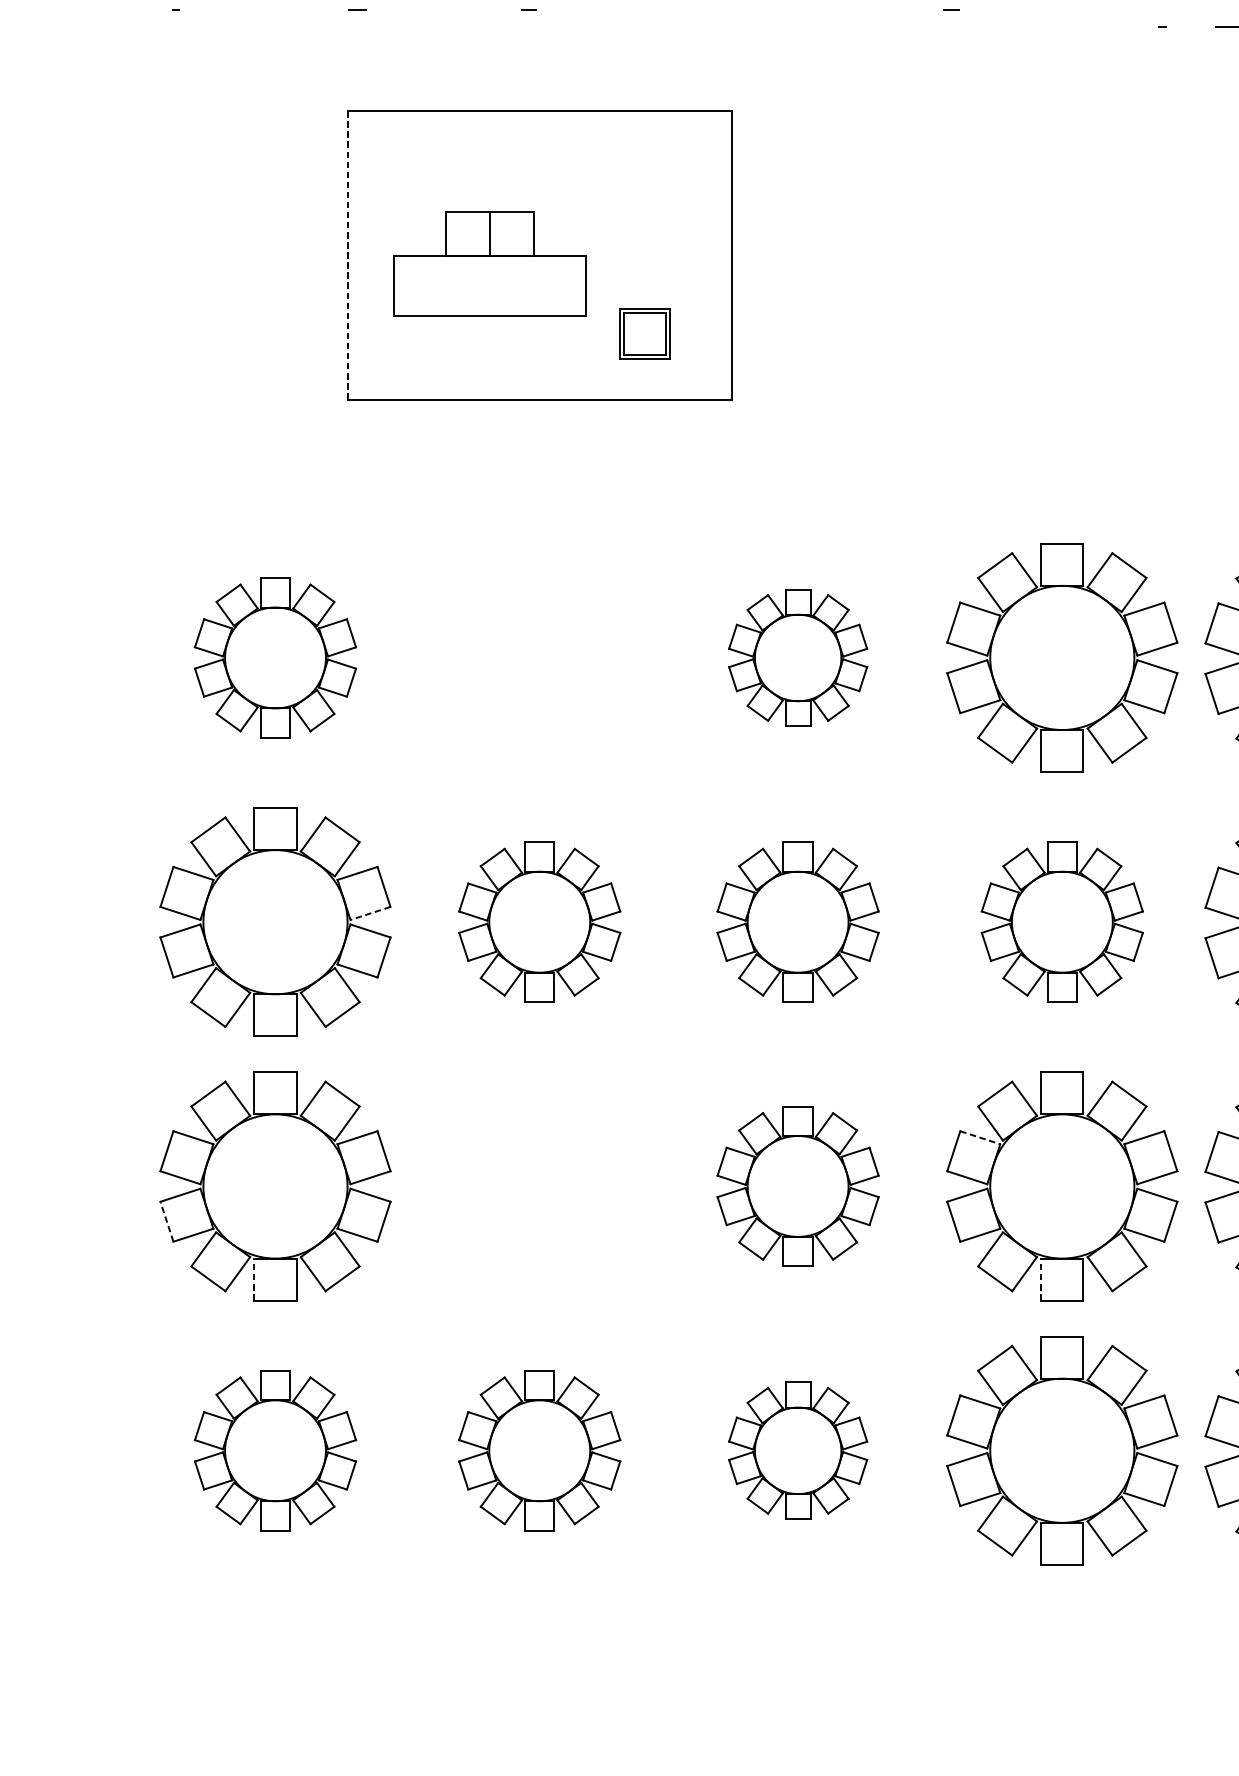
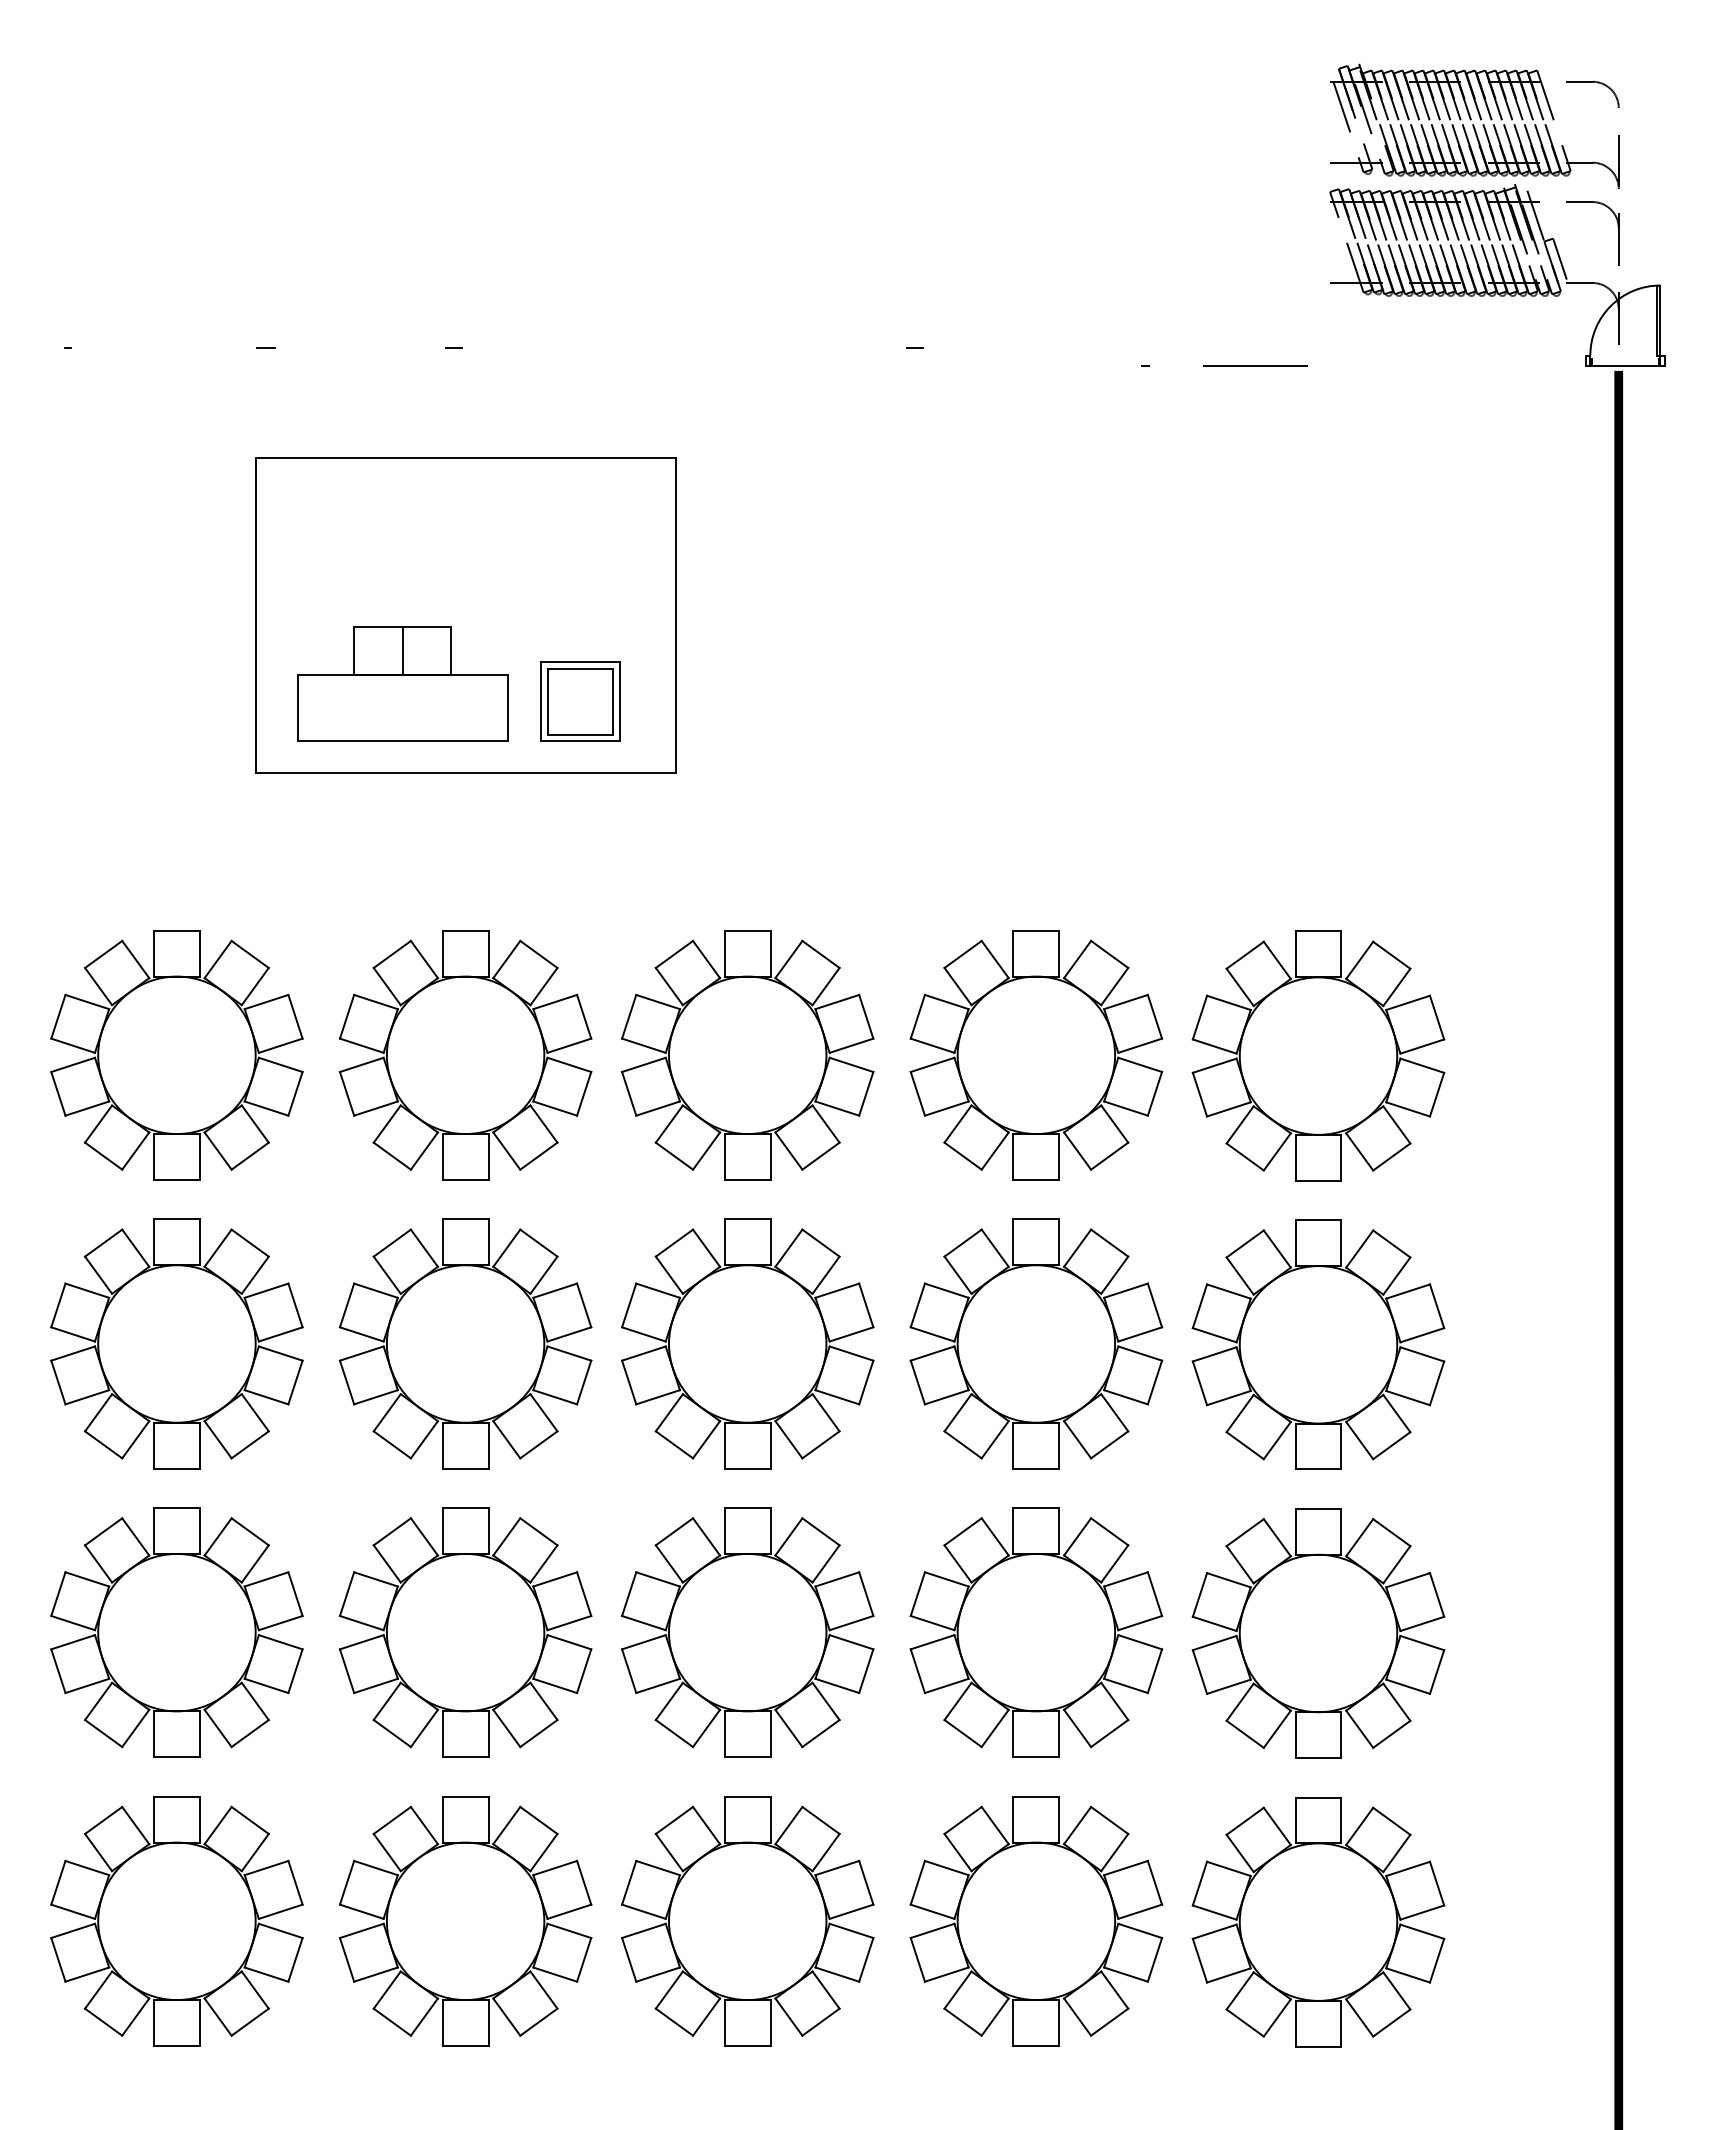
line: (347, 255) -> (255, 615), dashed -> solid
part: (490, 263) -> (402, 683), moved
part: (644, 334) -> (580, 701), size x1.43
part: (275, 658) -> (176, 1055), size x1.43
part: (539, 658) -> (465, 1055), added
part: (797, 658) -> (747, 1055), size x1.67
line: (370, 913) -> (280, 1334), dashed -> solid
part: (539, 921) -> (465, 1343), size x1.43
part: (797, 921) -> (747, 1343), size x1.43
part: (1062, 921) -> (1036, 1343), size x1.43
line: (980, 1137) -> (946, 1579), dashed -> solid
part: (539, 1186) -> (465, 1632), added
part: (797, 1186) -> (747, 1632), size x1.43
line: (167, 1222) -> (58, 1671), dashed -> solid
line: (254, 1279) -> (153, 1734), dashed -> solid
line: (1041, 1279) -> (1013, 1734), dashed -> solid
part: (275, 1450) -> (176, 1921), size x1.43
part: (539, 1450) -> (465, 1921), size x1.43
part: (797, 1450) -> (747, 1921), size x1.67

